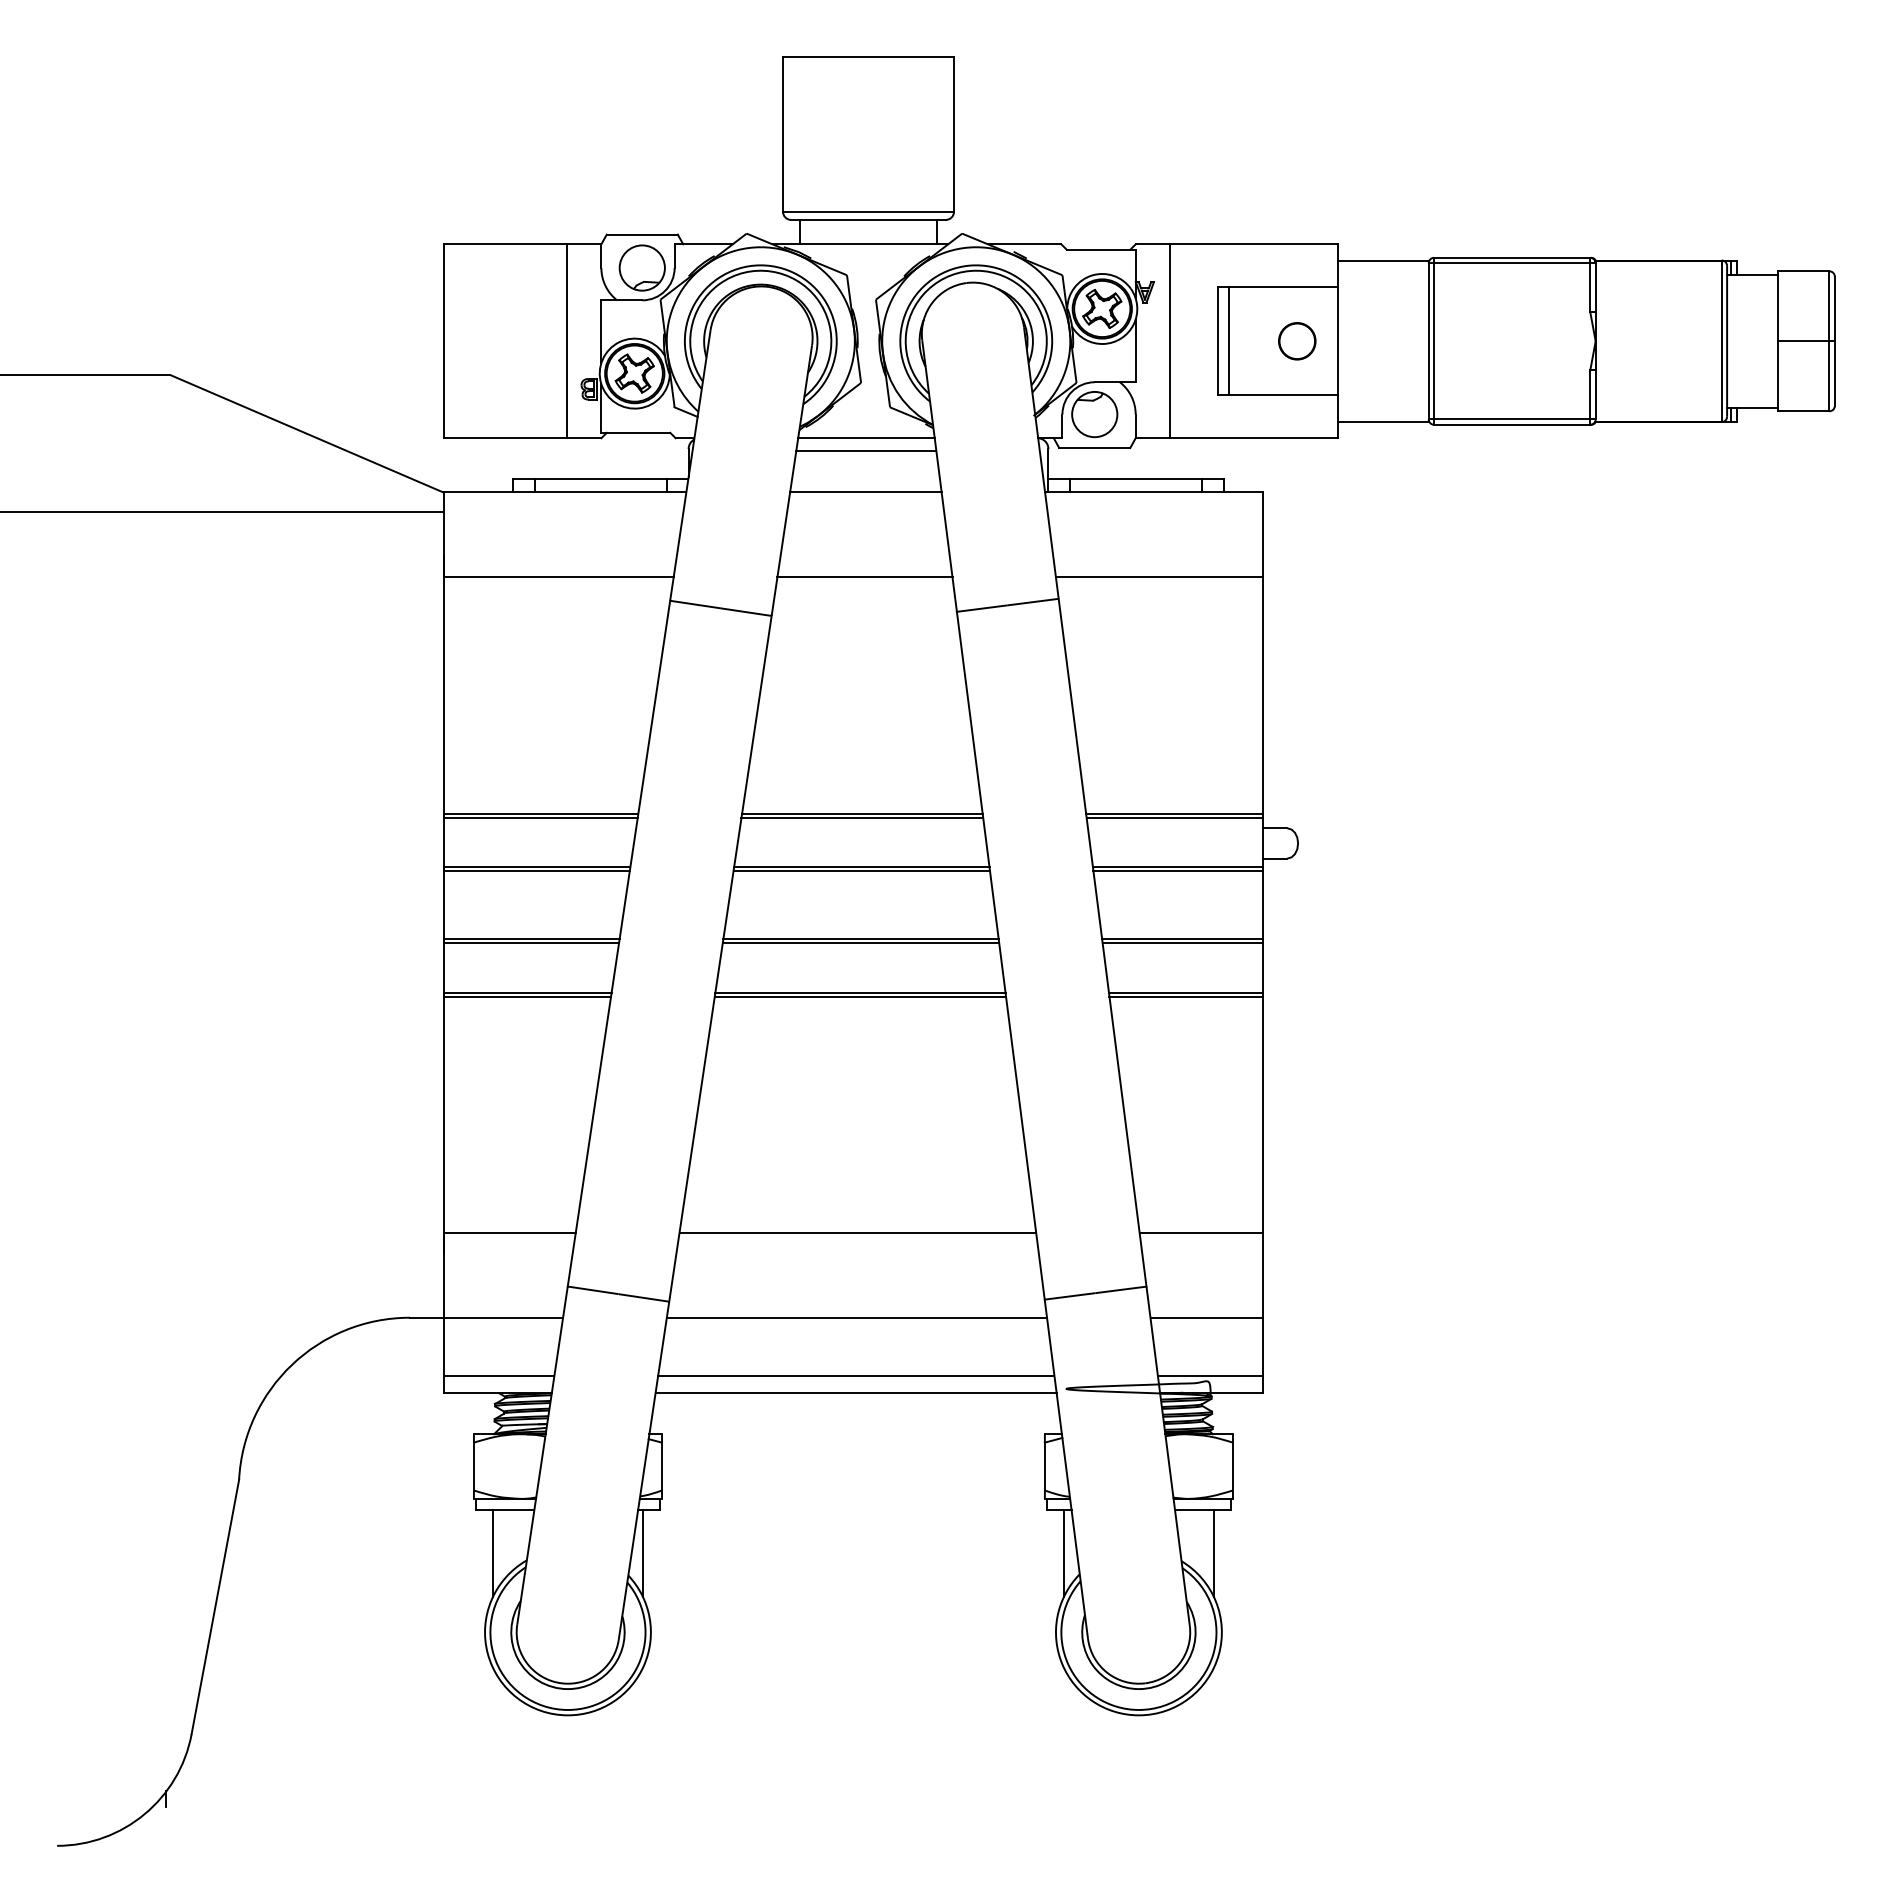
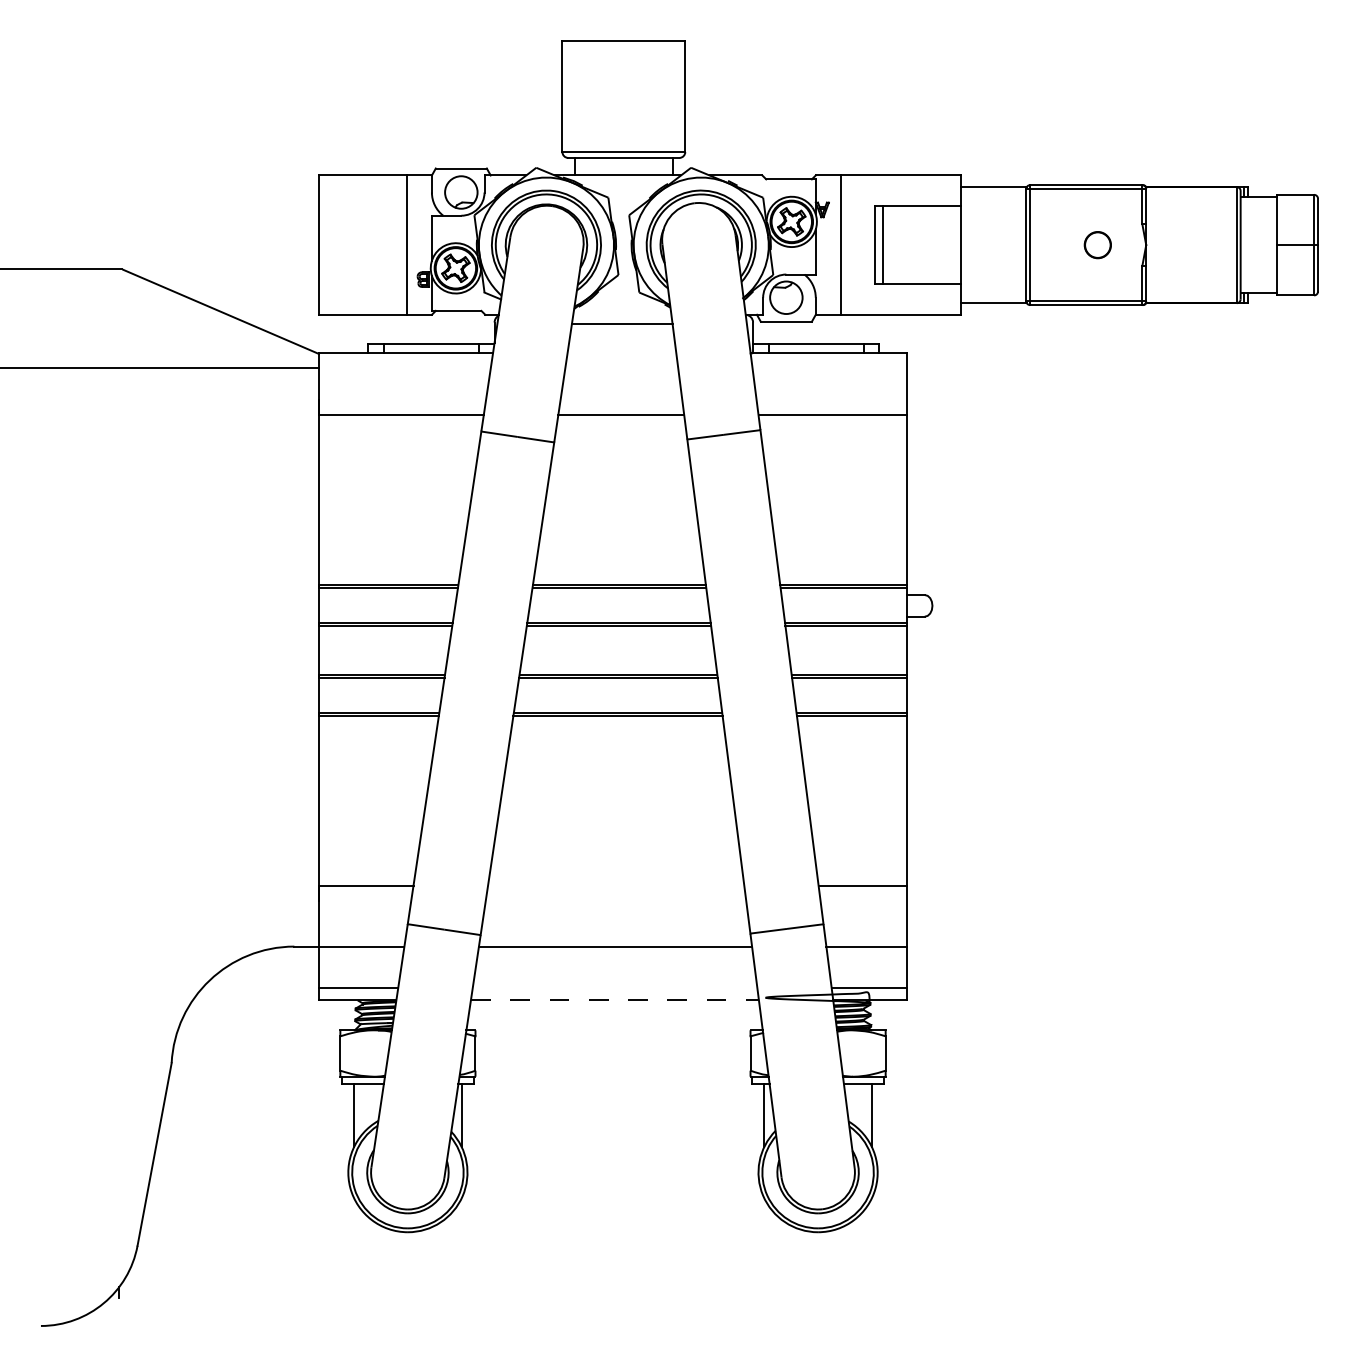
circle: (1296, 341) -> (1097, 245), moved
line: (866, 437) -> (622, 314), removed
line: (865, 492) -> (621, 353), removed
line: (858, 1232) -> (616, 885), removed
line: (855, 1376) -> (614, 988), removed
line: (856, 1392) -> (615, 1000), solid -> dashed

